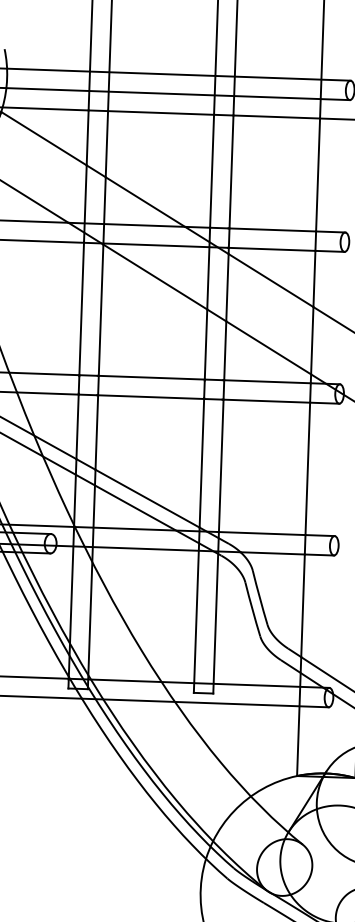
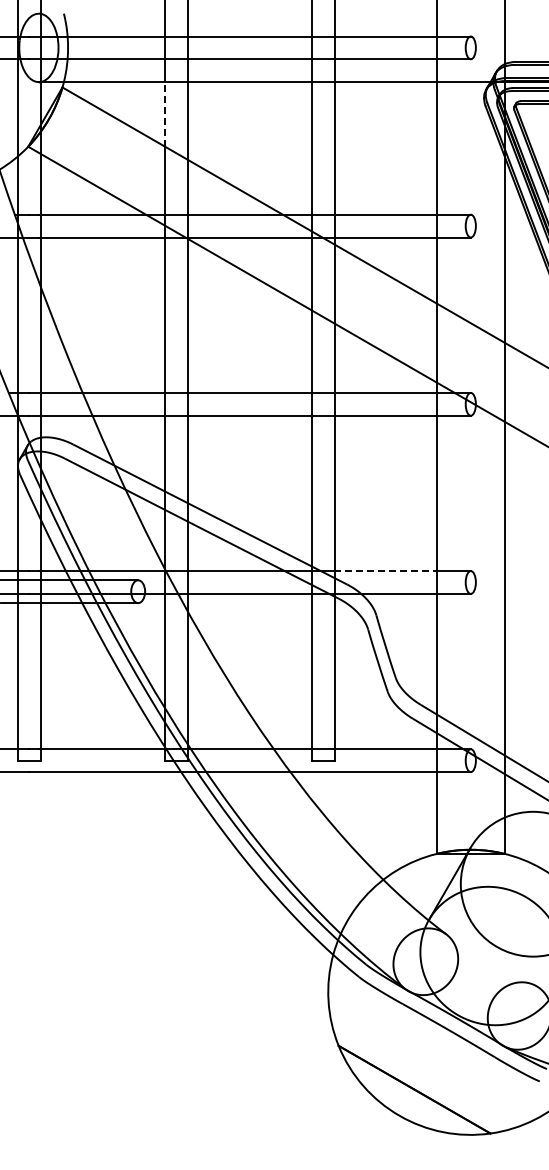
line: (87, 137) -> (164, 113), solid -> dashed
line: (261, 533) -> (385, 571), solid -> dashed

